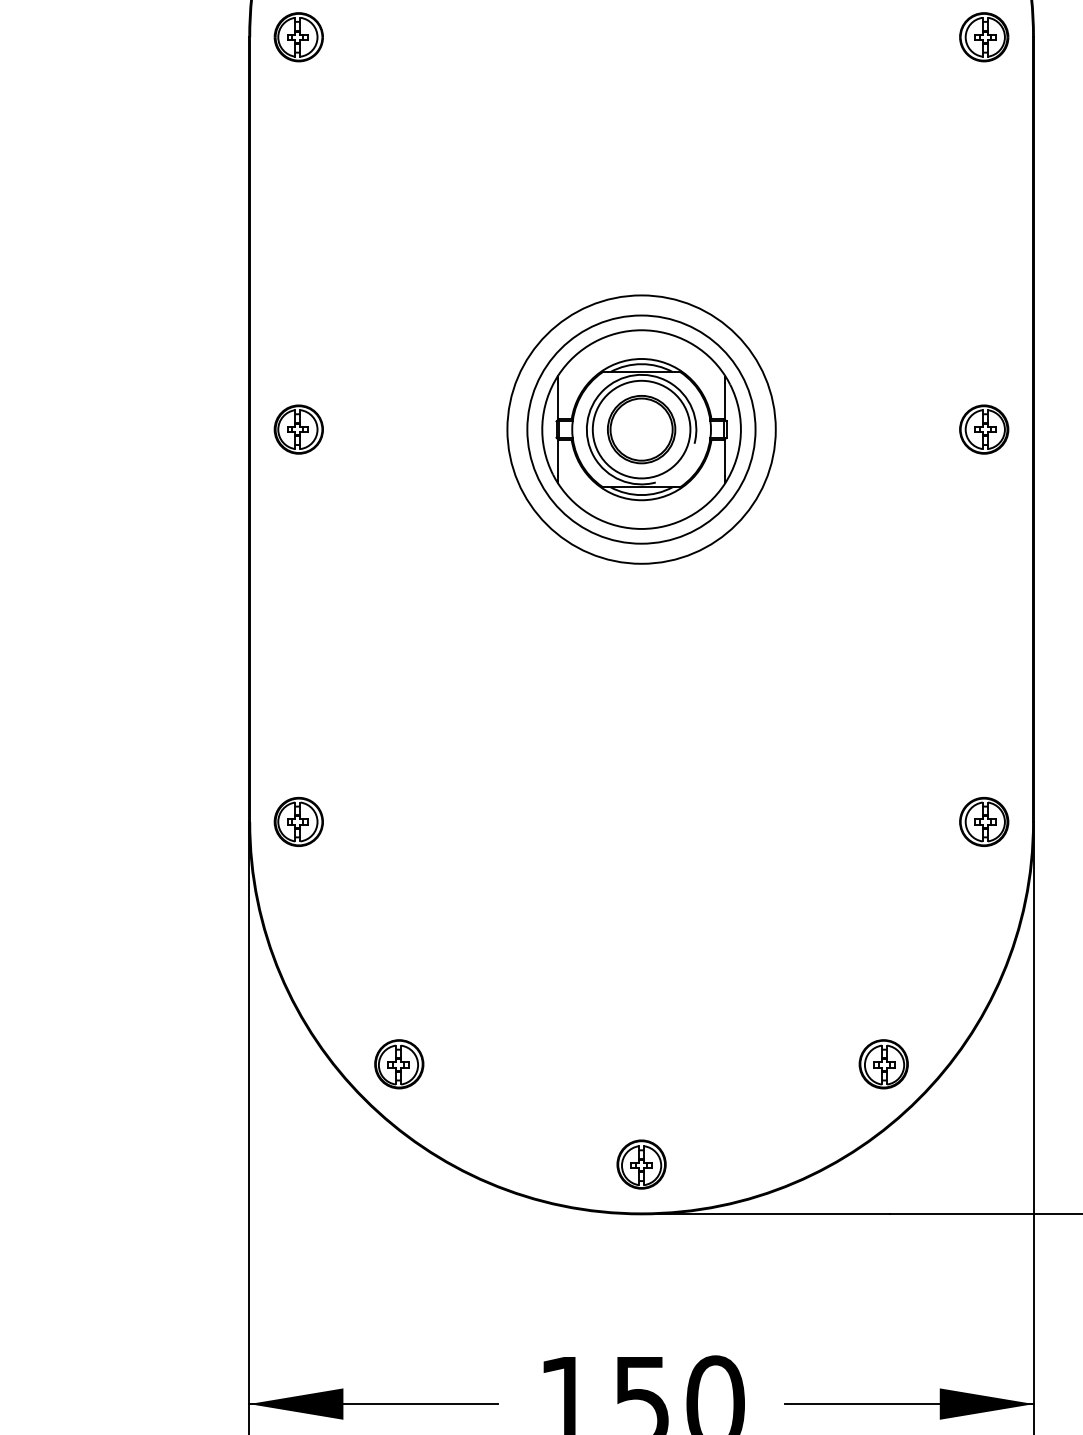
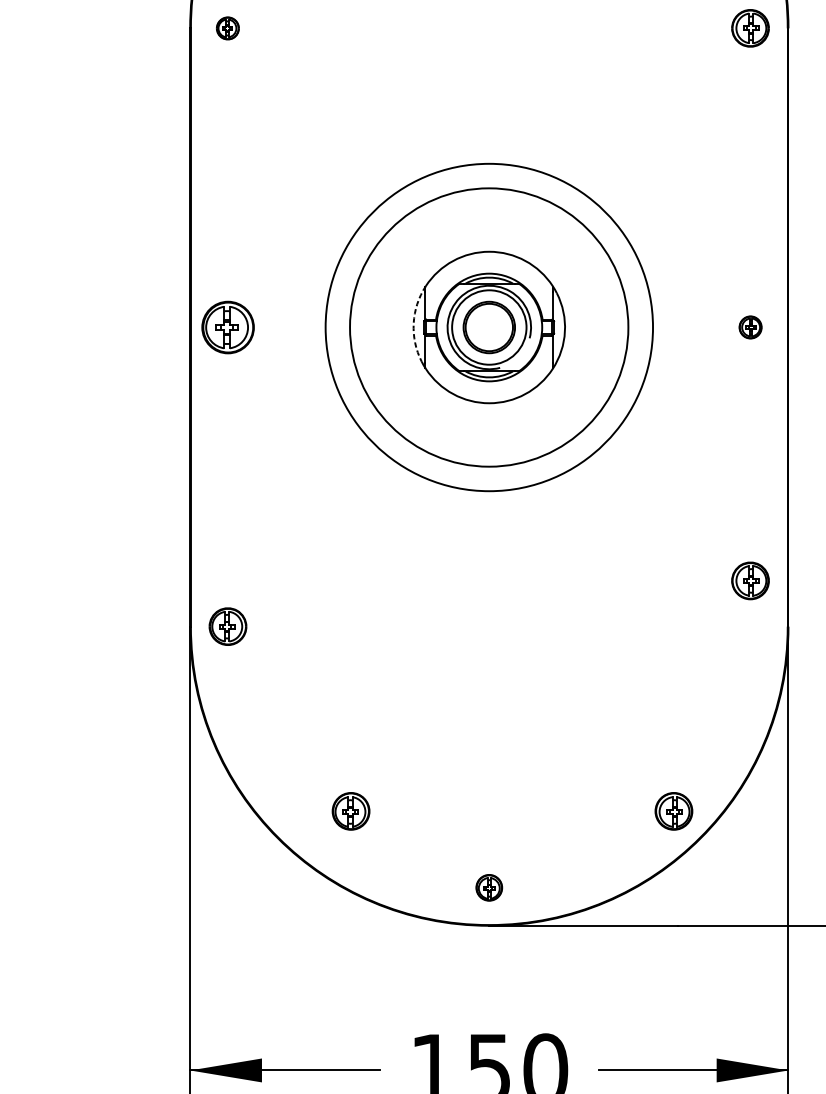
part: (298, 37) -> (227, 28), size x0.6
arc: (542, 424) -> (413, 323), solid -> dashed
part: (298, 429) -> (227, 327), size x1.4
circle: (641, 429) -> (489, 327), size x1.6
circle: (641, 429) -> (489, 327), size x1.6
part: (984, 429) -> (750, 327), size x0.6
part: (984, 821) -> (750, 580), moved
part: (399, 1064) -> (351, 811), moved
part: (641, 1164) -> (489, 887), size x0.7

